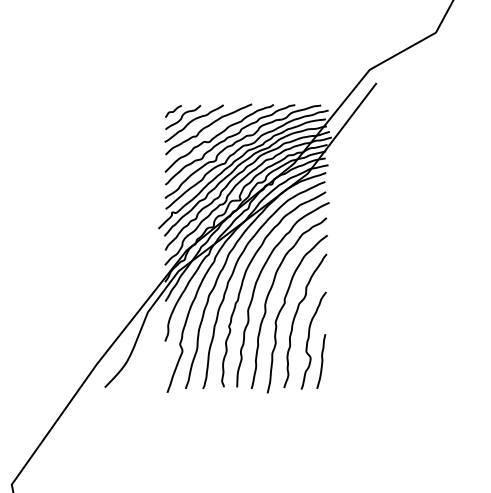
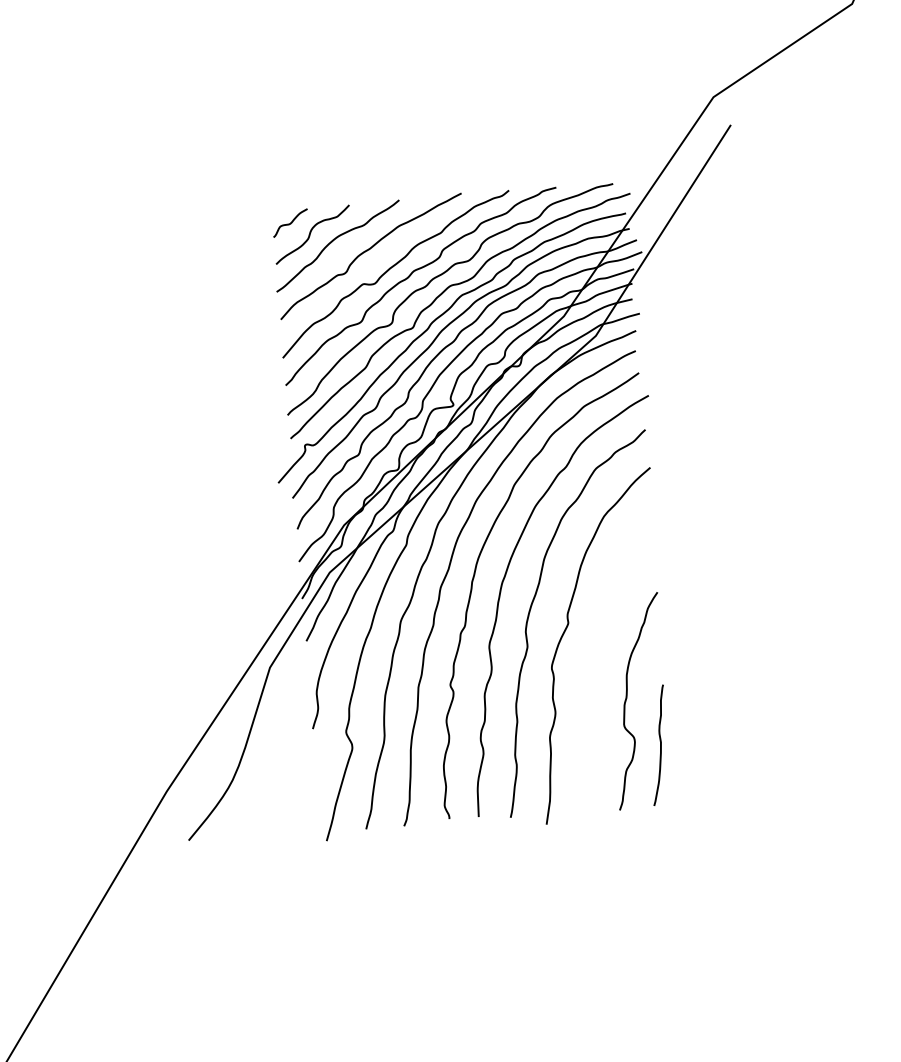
curve: (295, 318) -> (594, 655), removed

